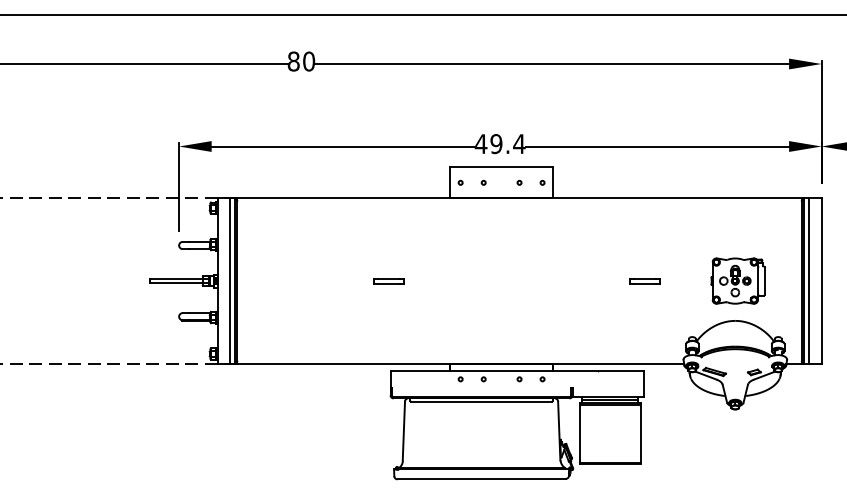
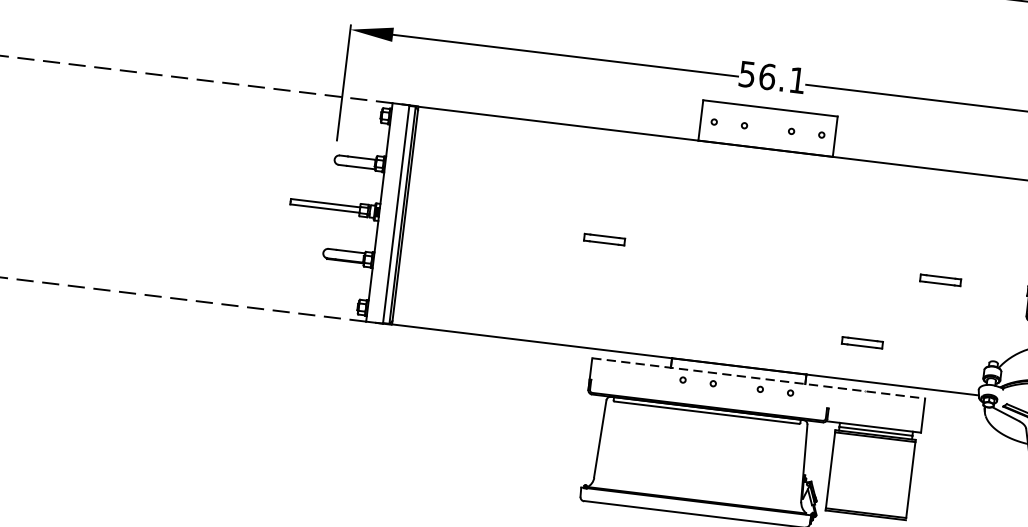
text: (499, 144) -> (771, 77), 49.4 -> 56.1
part: (591, 335) -> (861, 343), added
line: (517, 371) -> (758, 378), solid -> dashed

